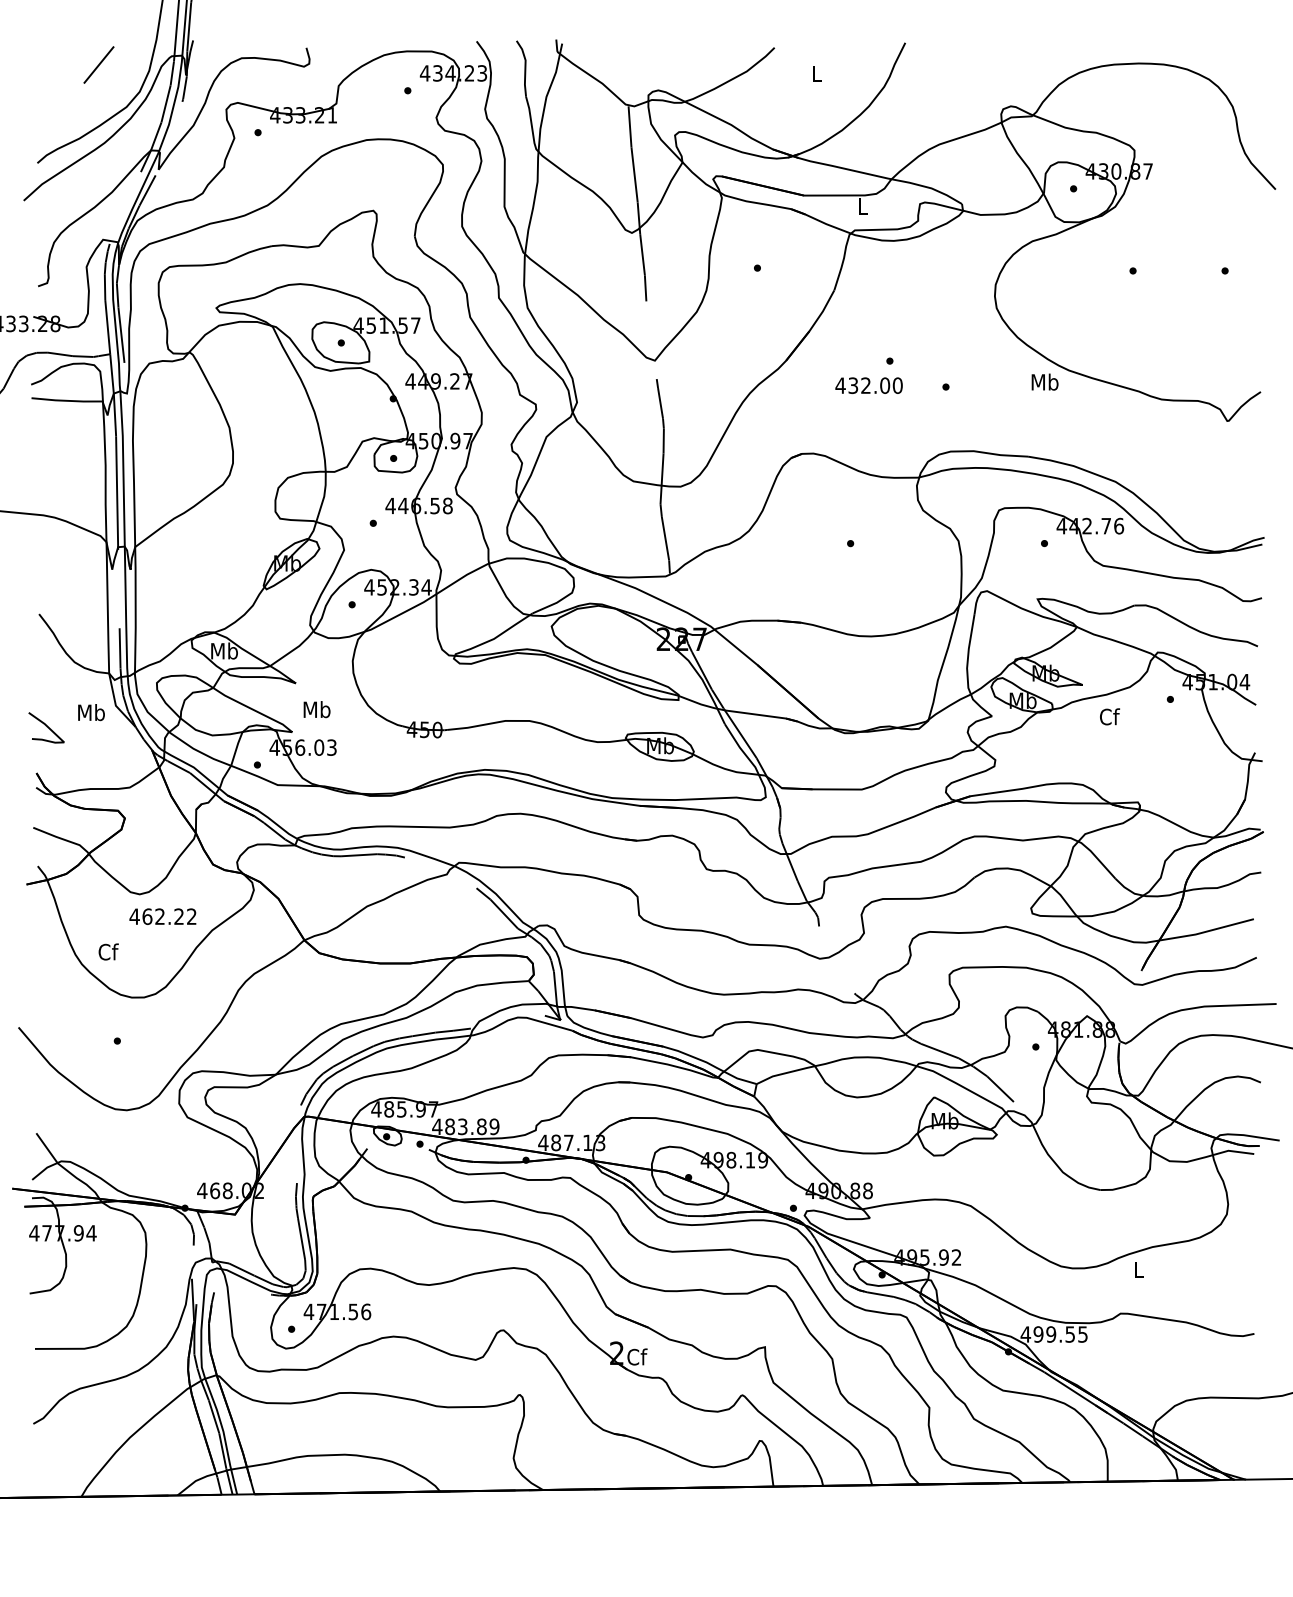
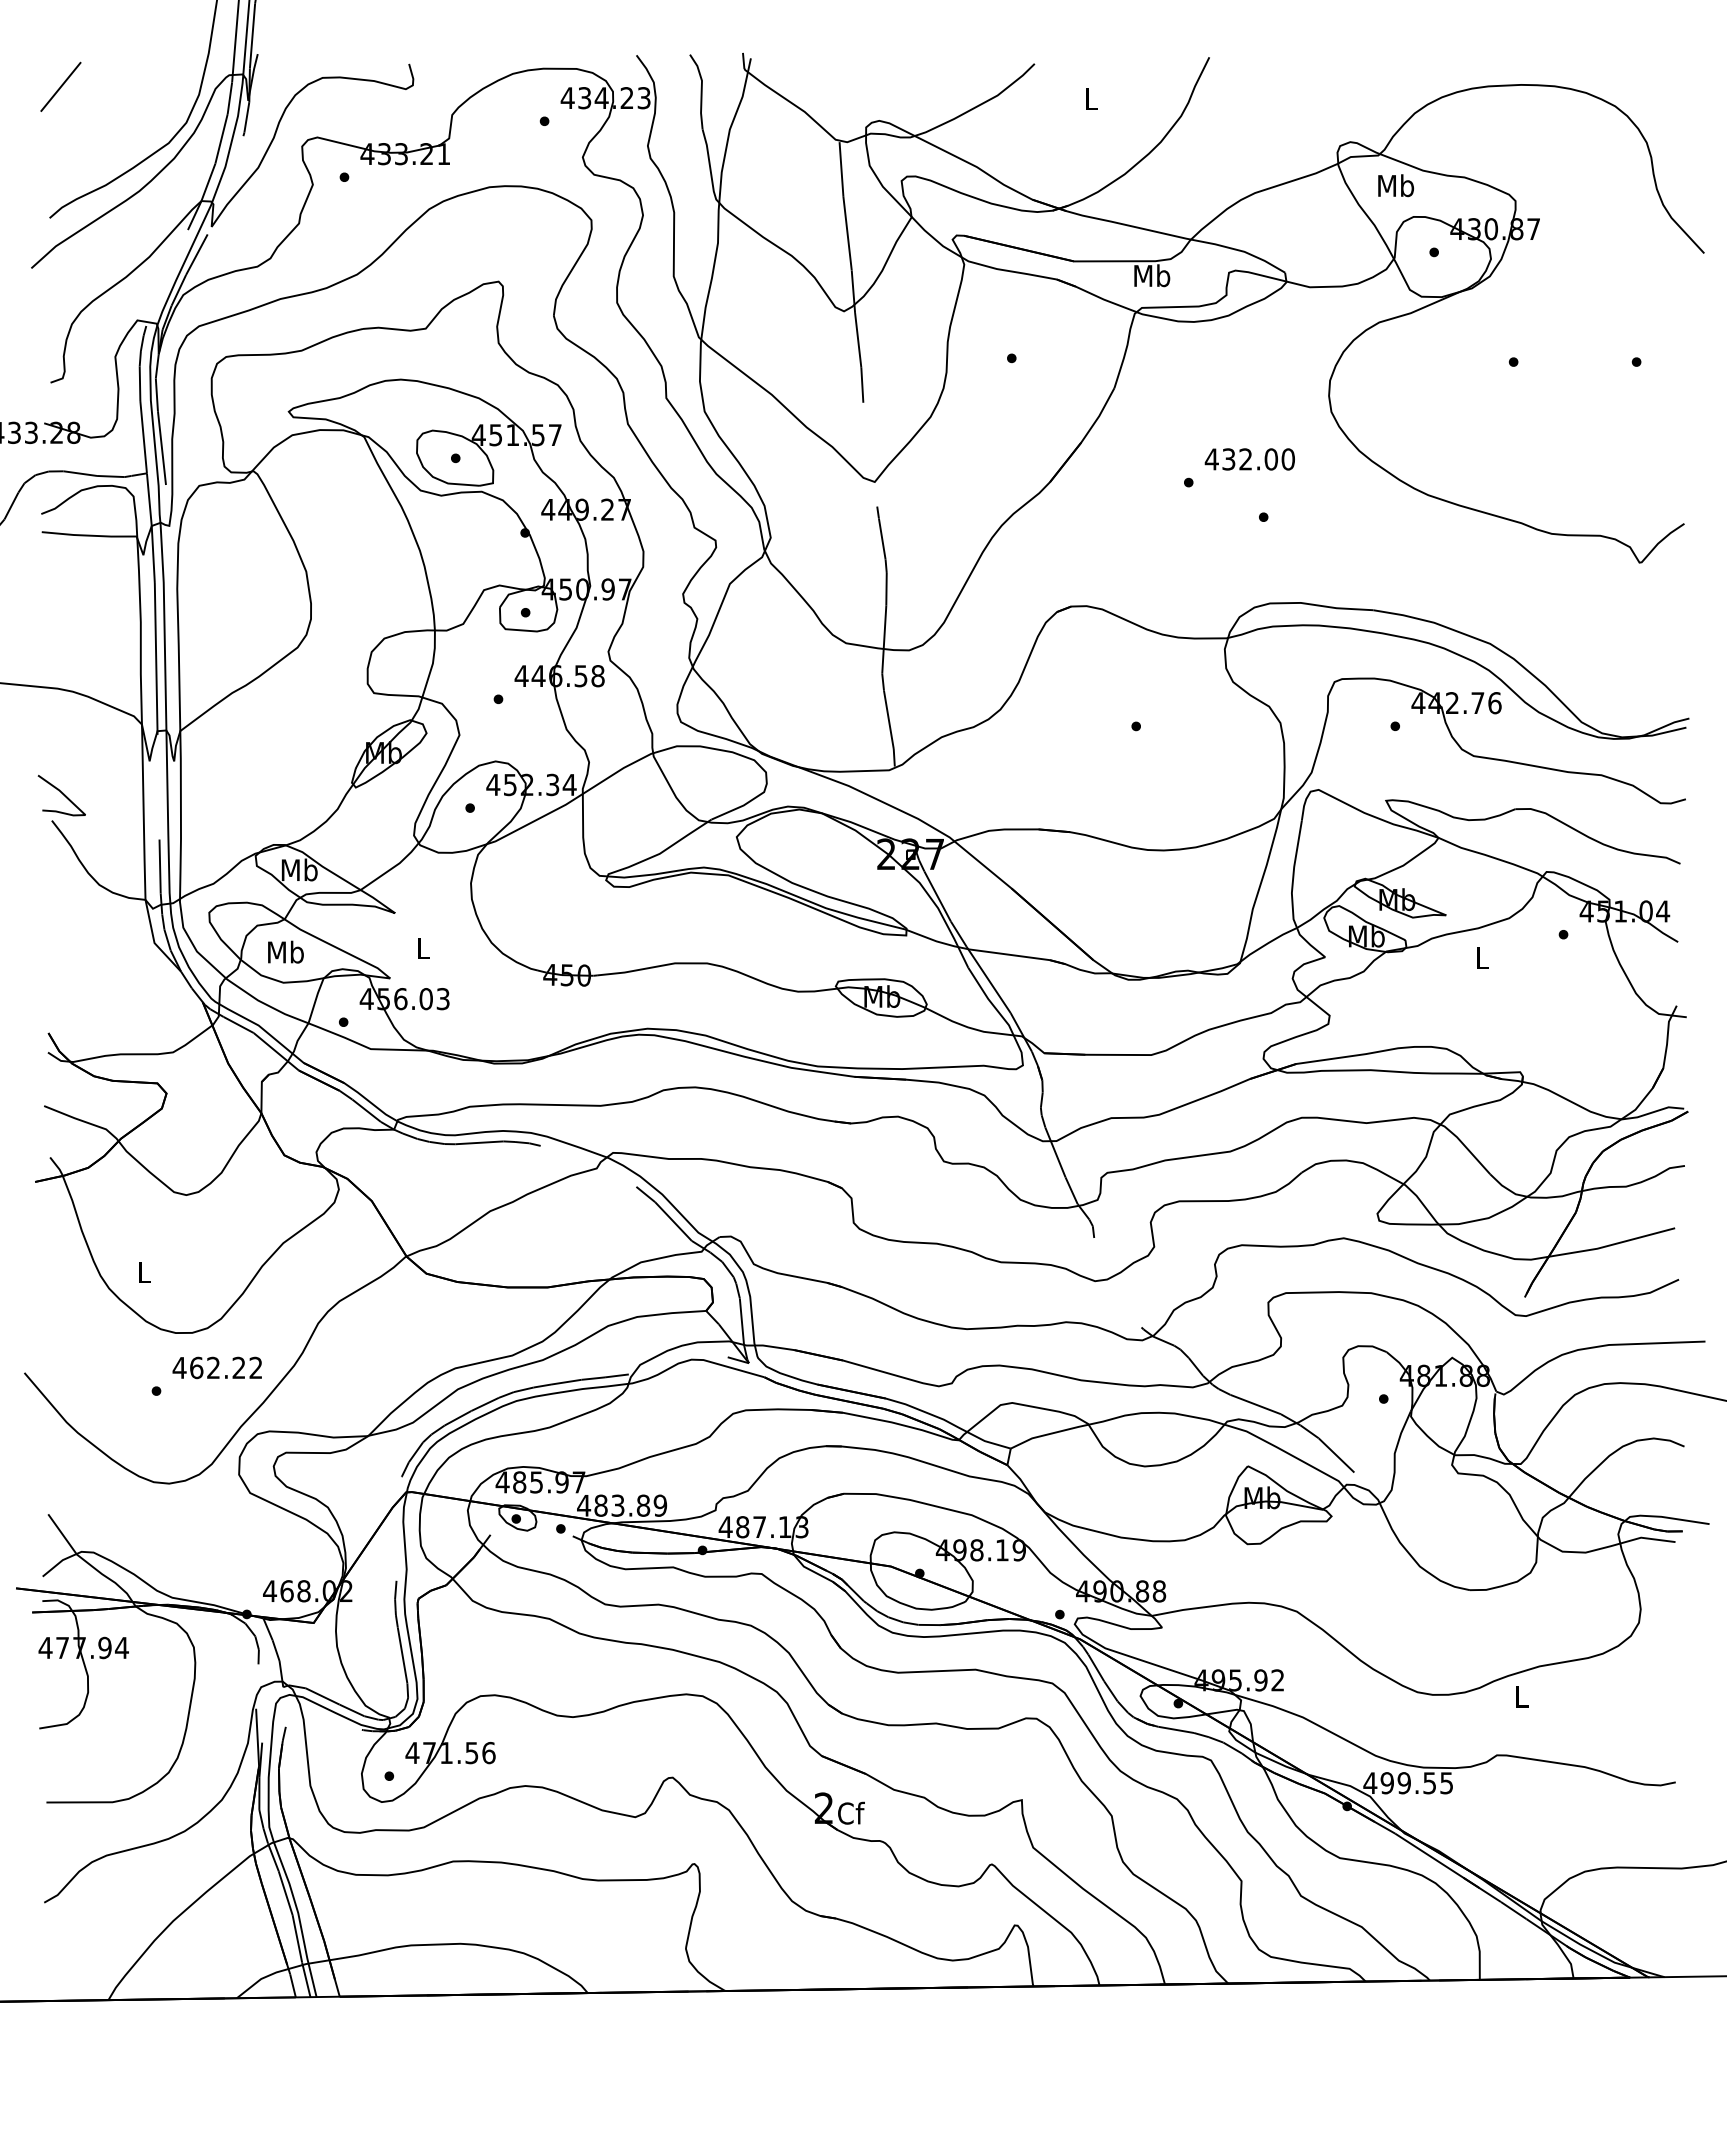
line: (98, 64) -> (60, 86), moved
text: (862, 206) -> (1152, 275), L -> Mb
text: (1044, 382) -> (1395, 185), moved
text: (868, 385) -> (1249, 459), moved
text: (317, 709) -> (423, 947), Mb -> L
text: (91, 712) -> (285, 951), moved
text: (1109, 716) -> (1482, 957), Cf -> L
curve: (47, 727) -> (62, 794), moved
text: (162, 916) -> (216, 1367), moved
text: (108, 951) -> (144, 1271), Cf -> L

